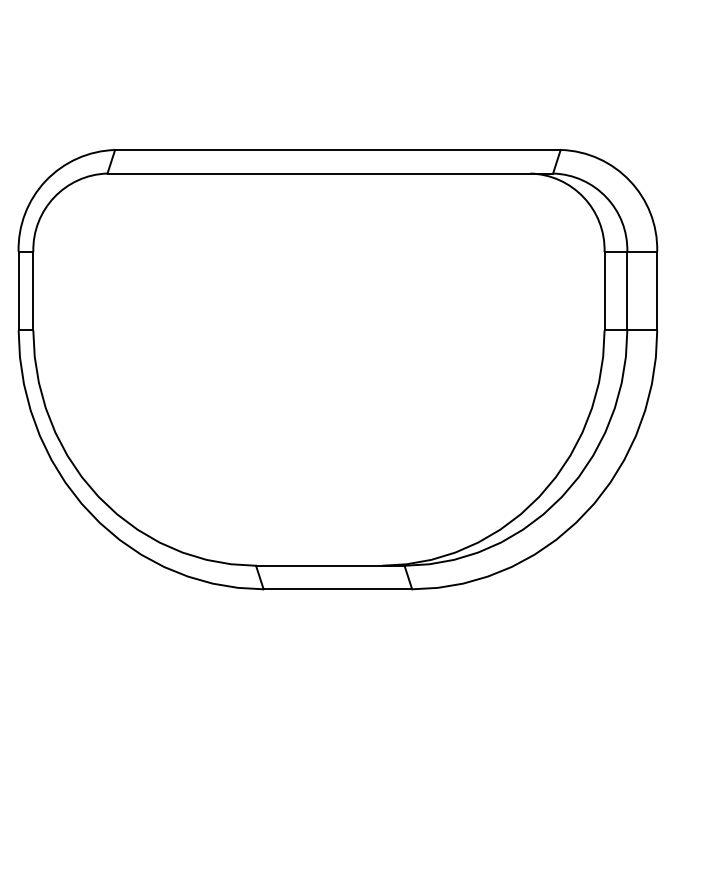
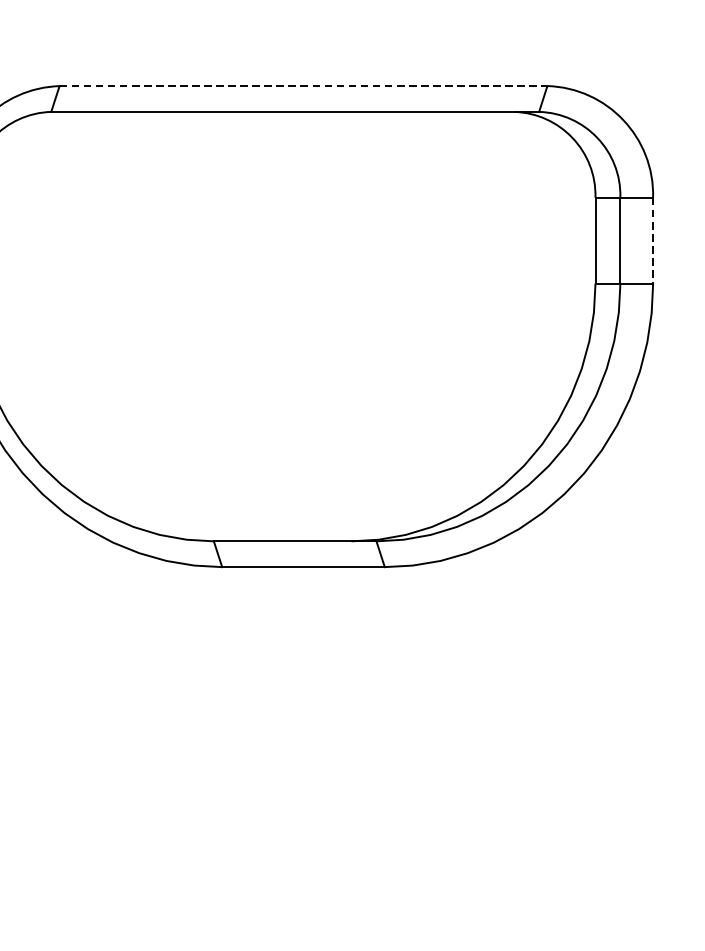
line: (337, 149) -> (303, 85), solid -> dashed
line: (657, 291) -> (653, 241), solid -> dashed

